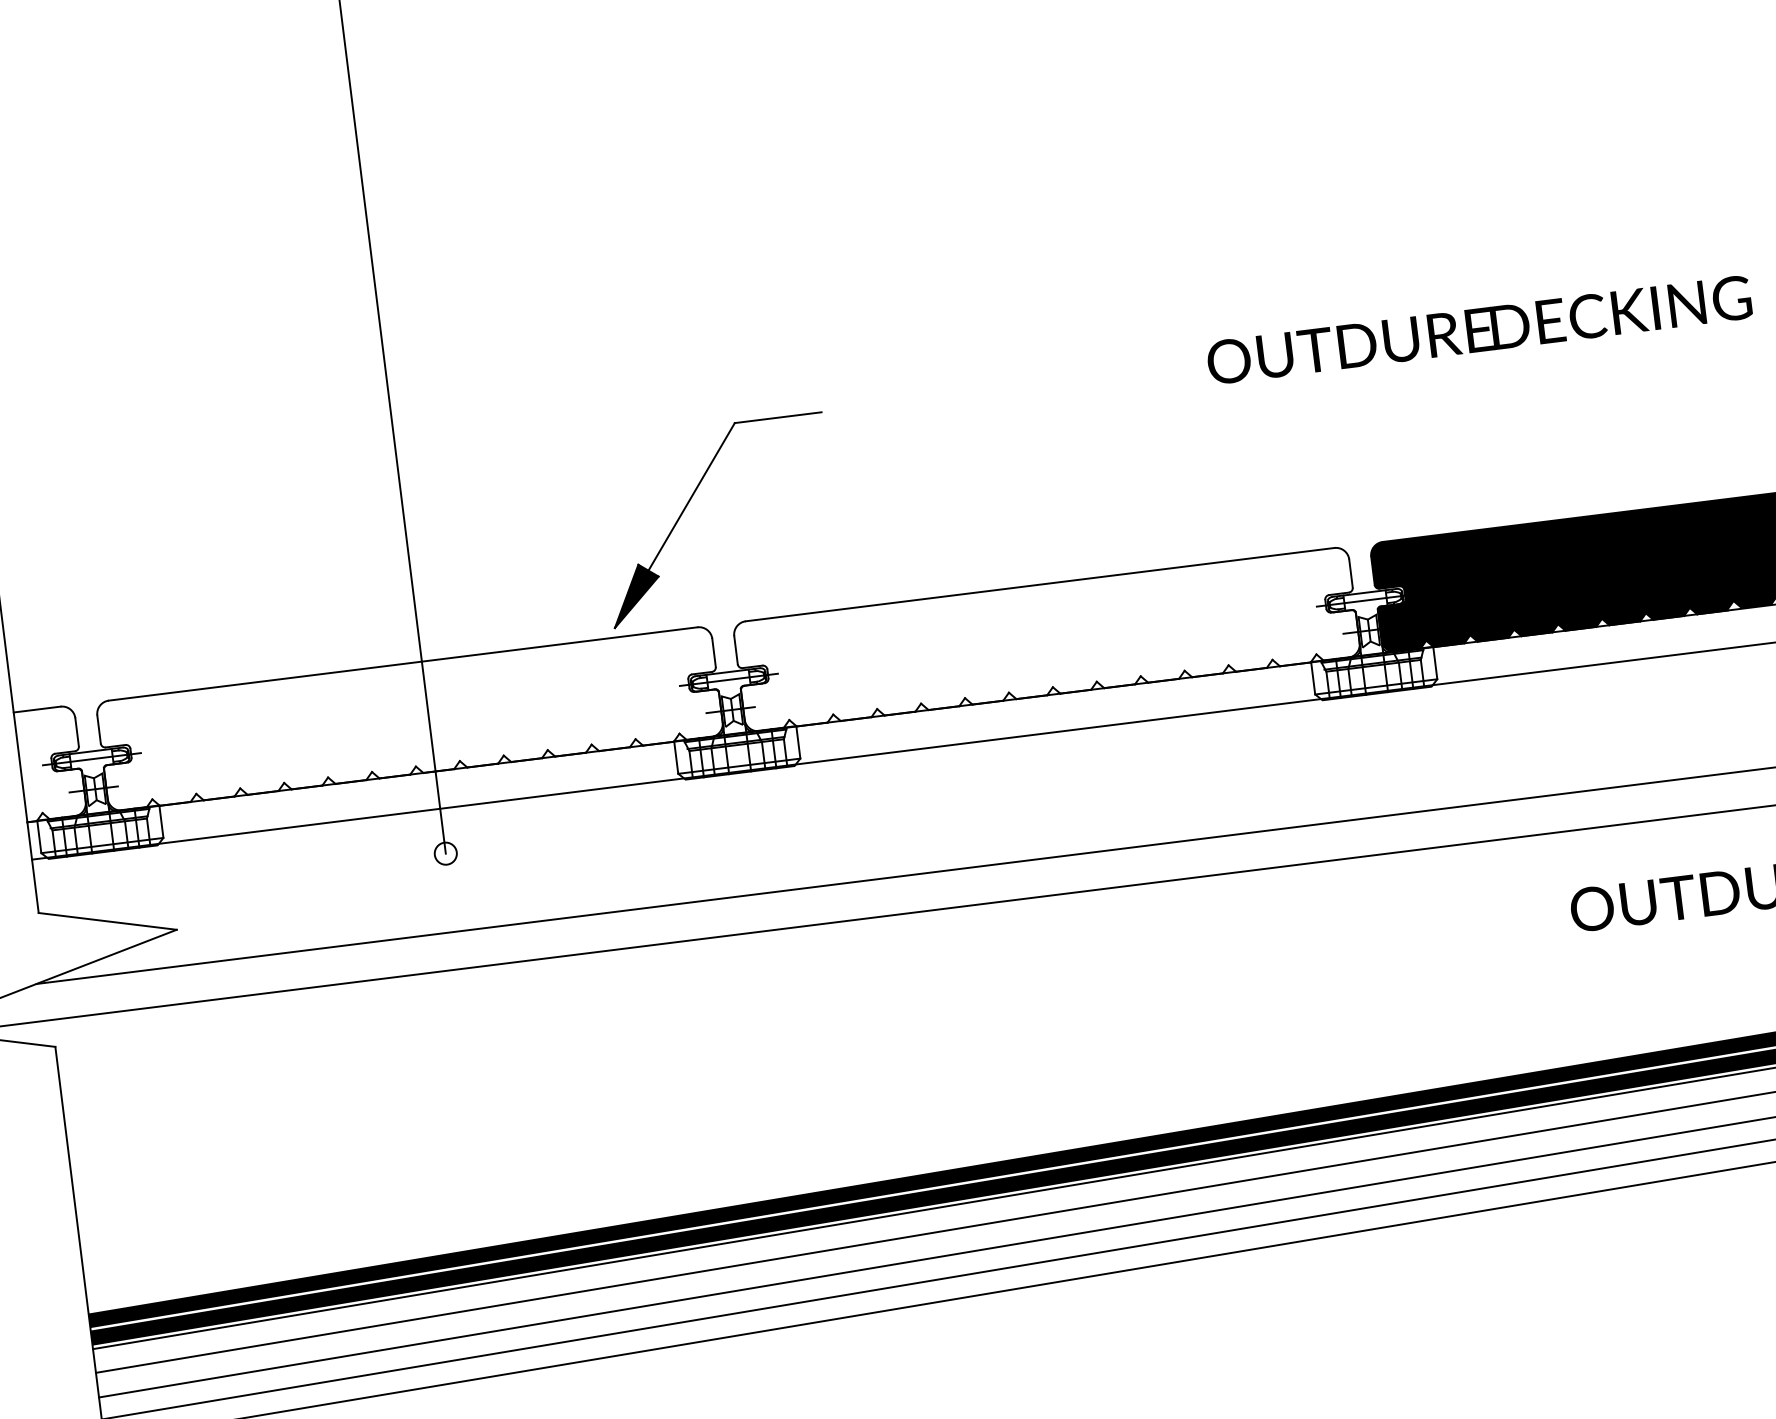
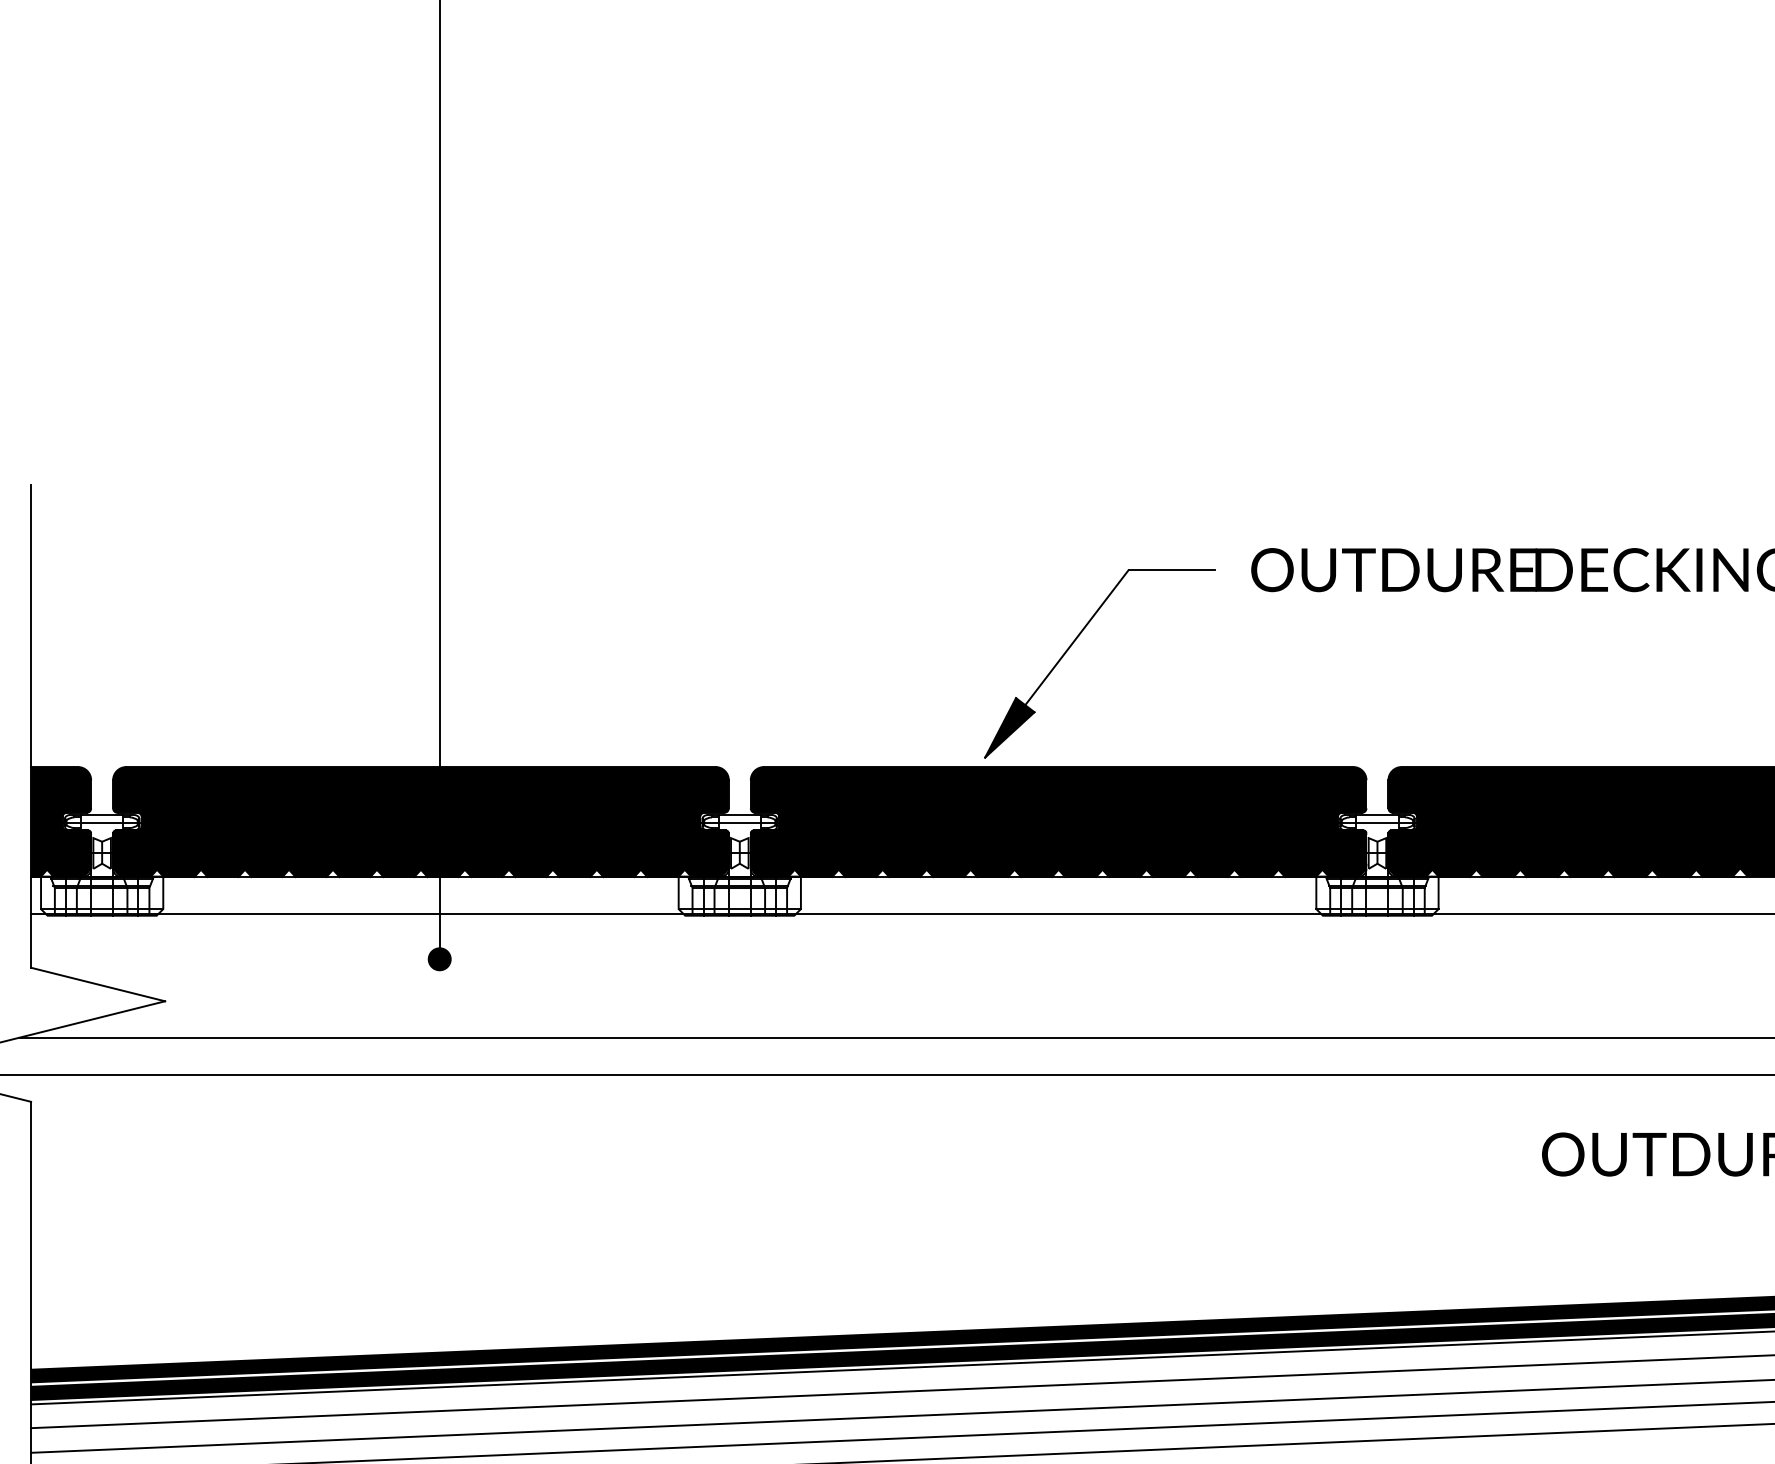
part: (688, 505) -> (1072, 645), moved
fill: (1046, 639) -> (1058, 821), added
fill: (409, 718) -> (420, 821), added
fill: (50, 763) -> (61, 821), added
fill: (445, 853) -> (439, 959), added

